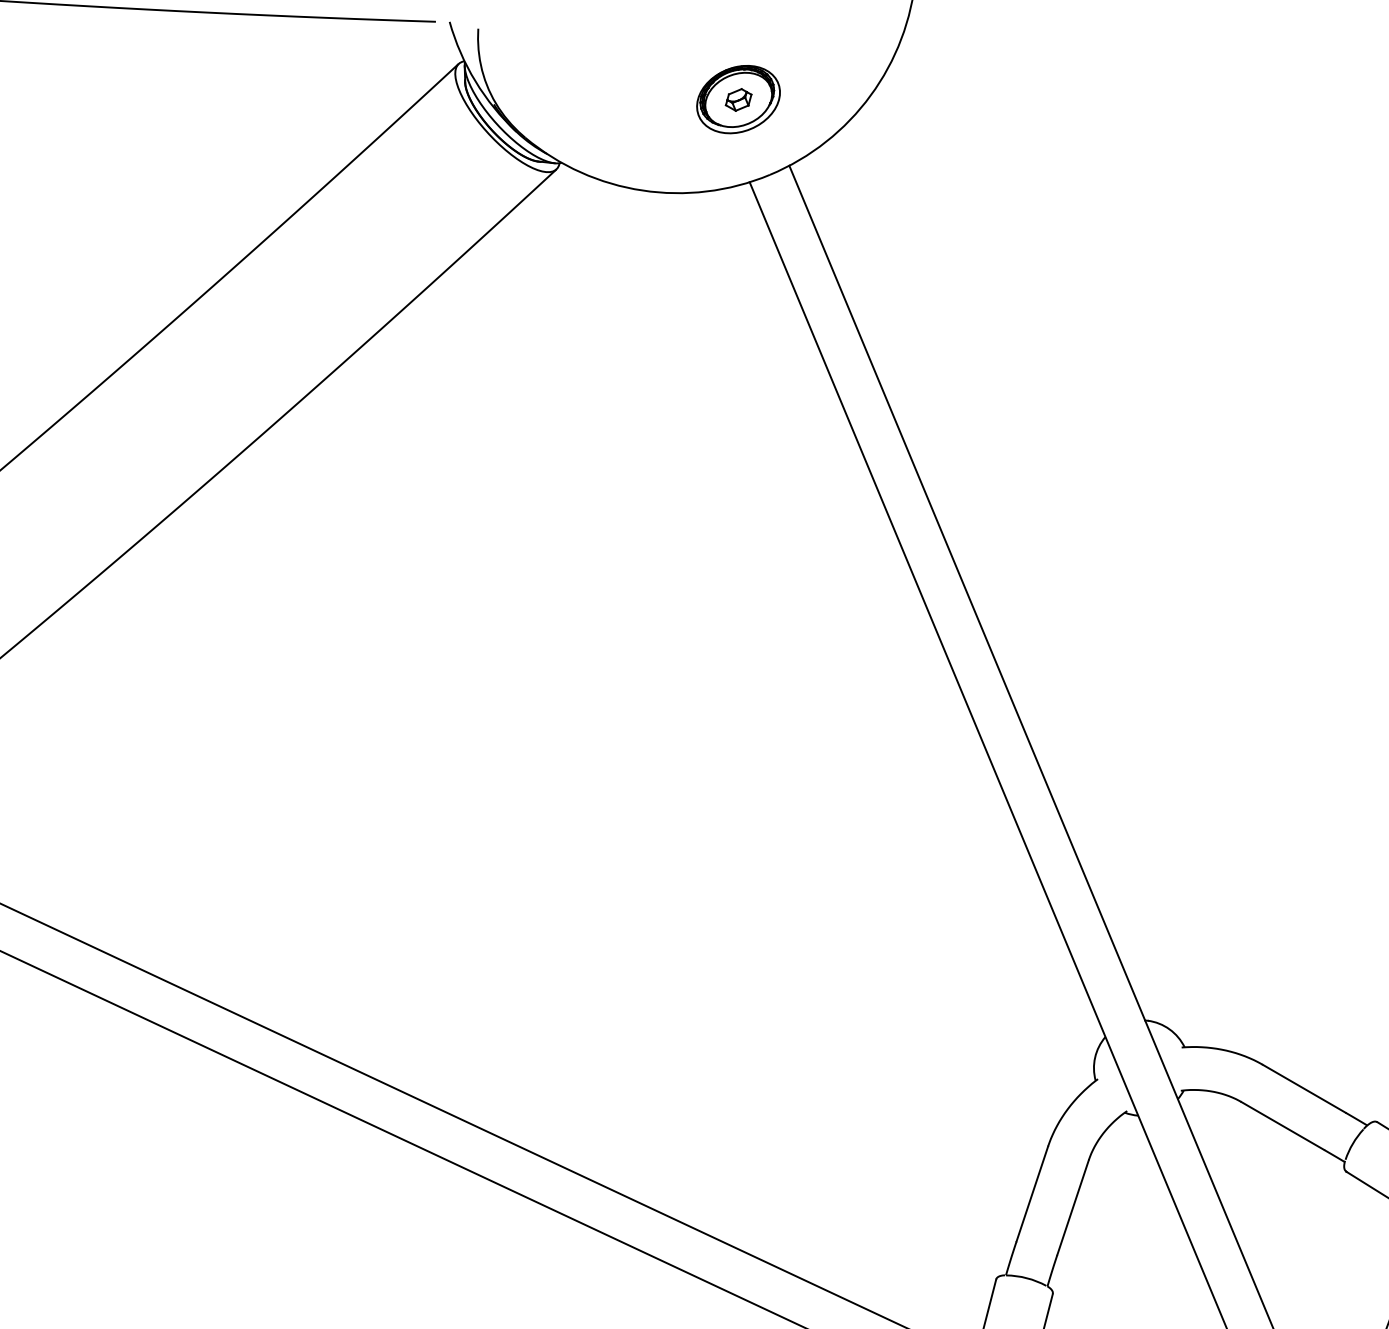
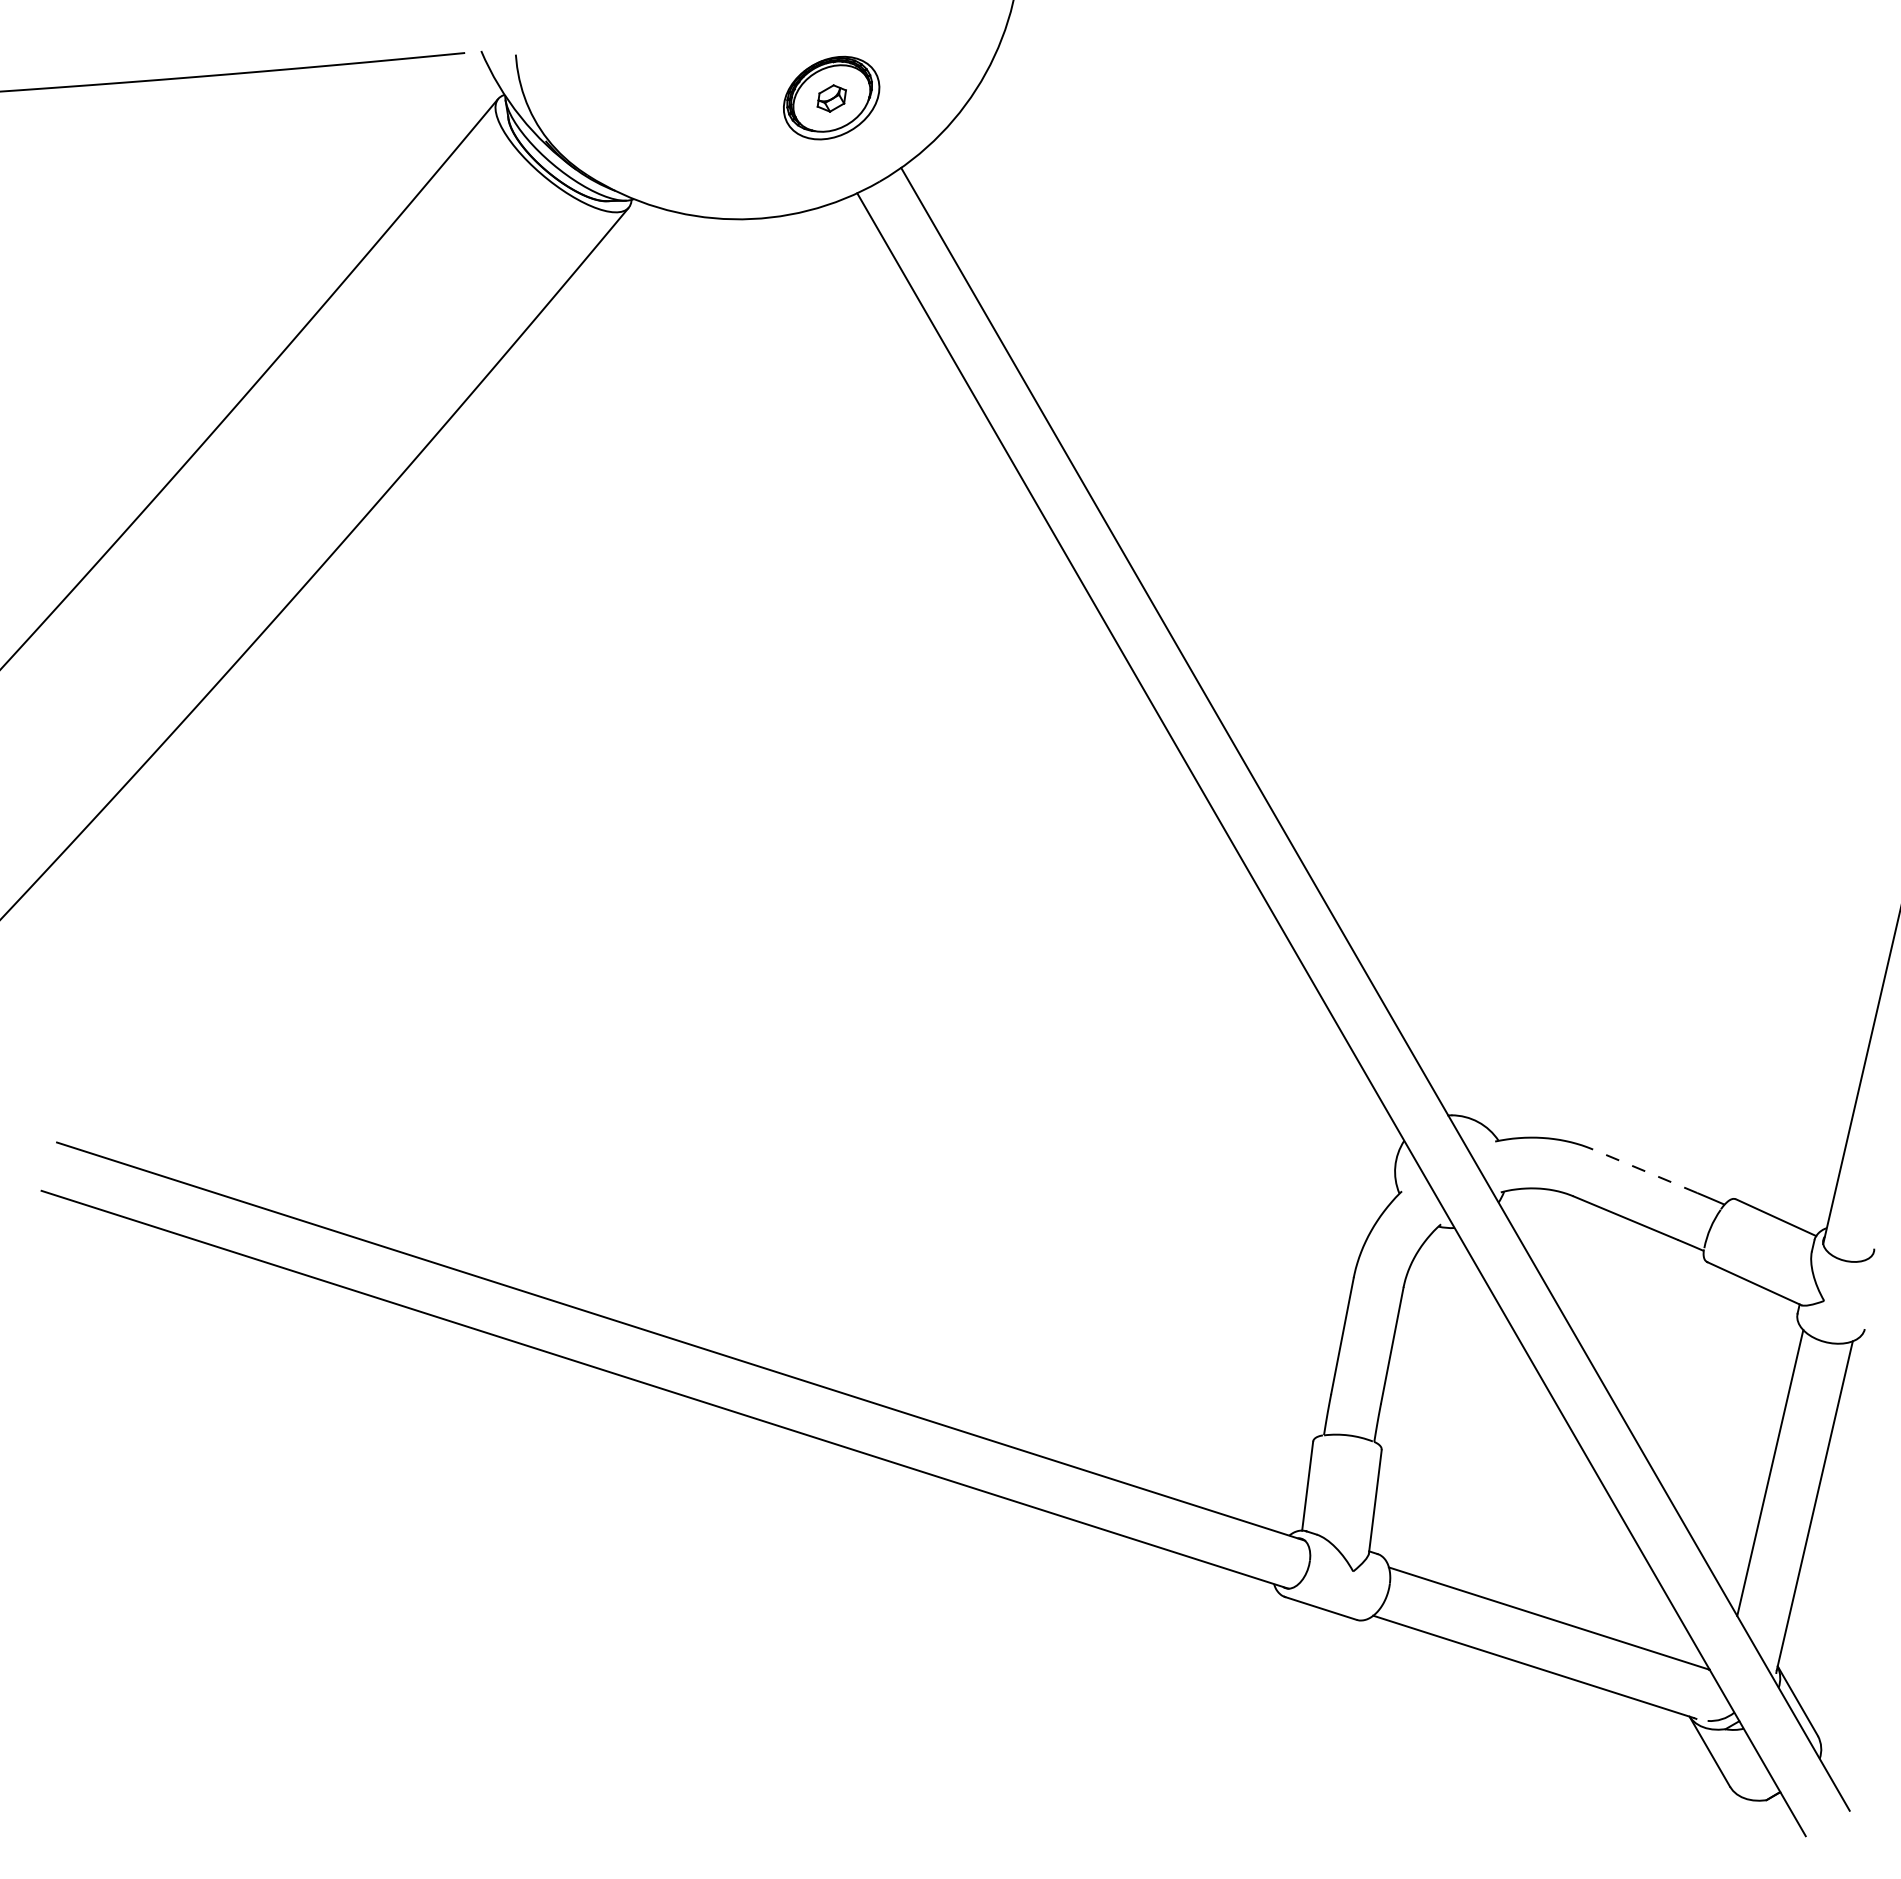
line: (1303, 1088) -> (1644, 1171), solid -> dashed

